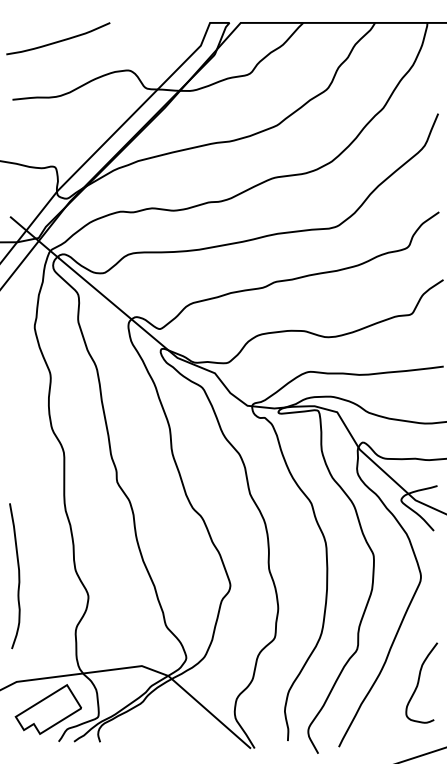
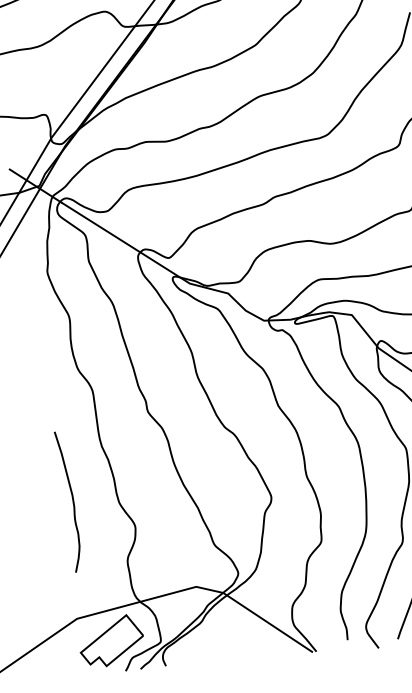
curve: (18, 576) -> (72, 501), moved

